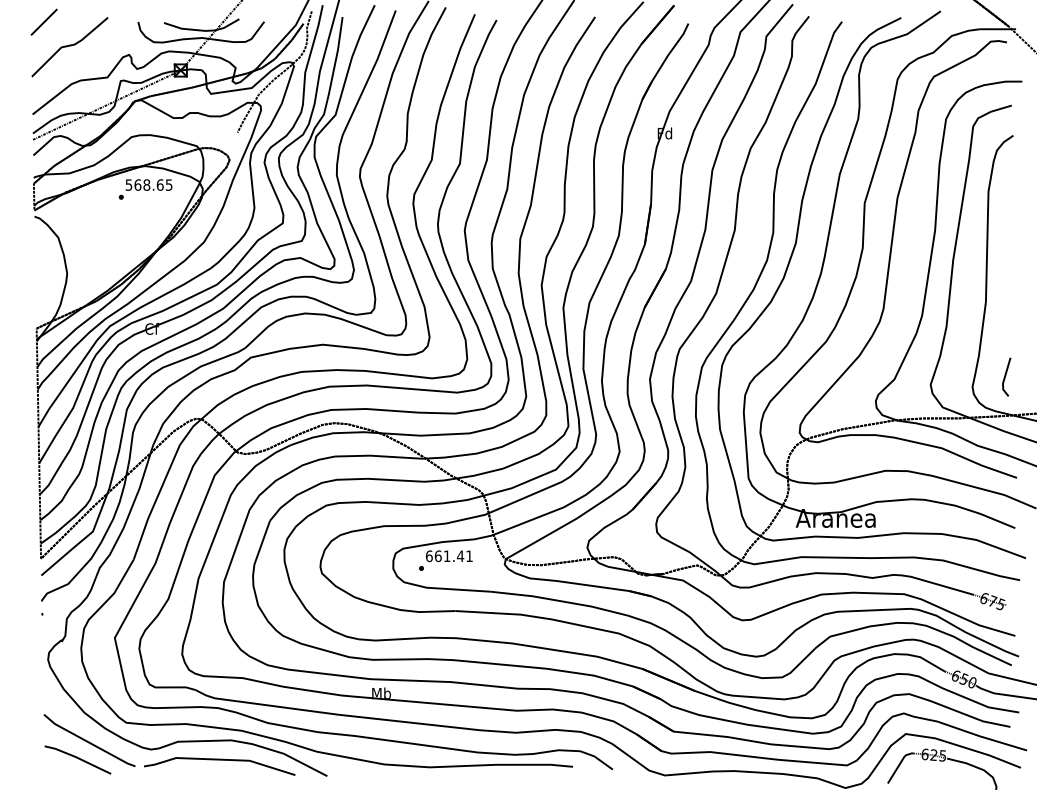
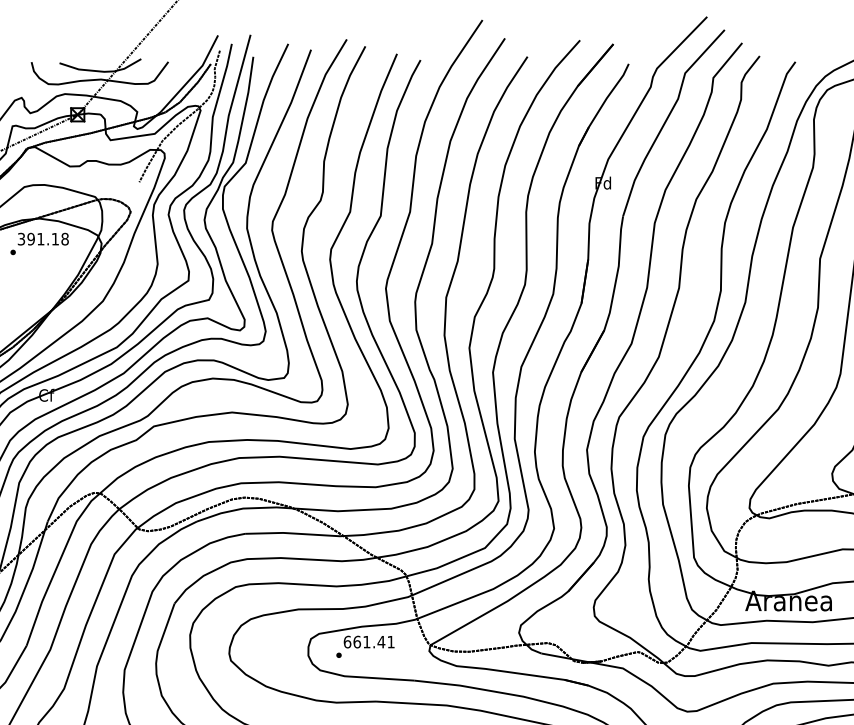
text: (149, 184) -> (43, 238), 568.65 -> 391.18

